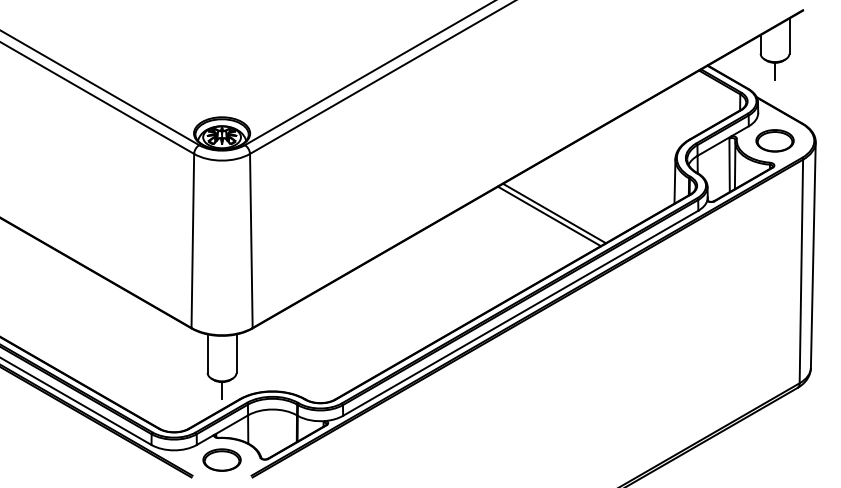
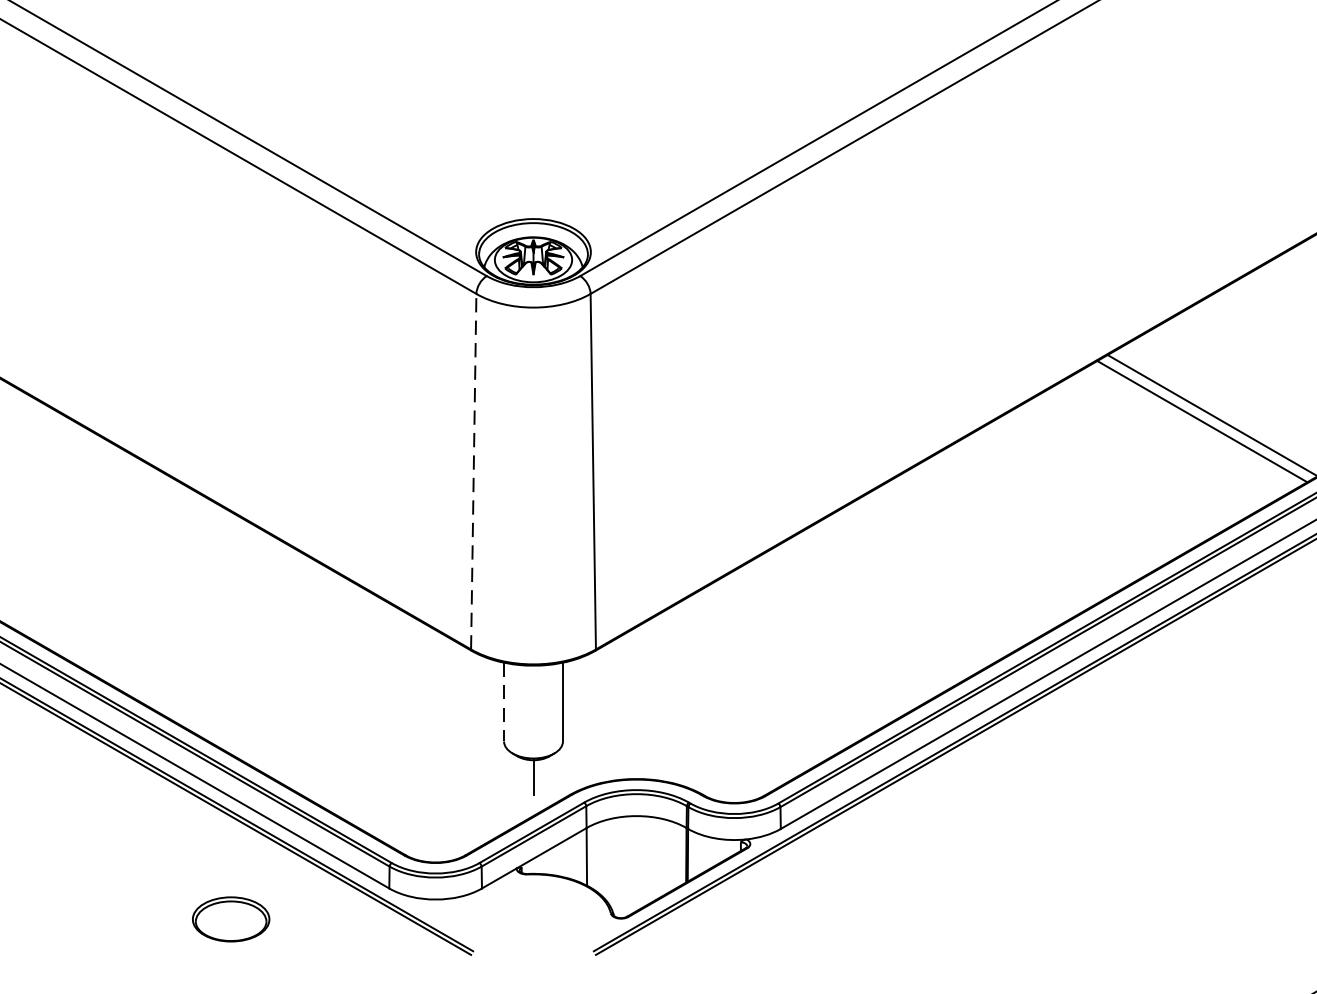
line: (192, 240) -> (473, 470), solid -> dashed
line: (207, 354) -> (503, 703), solid -> dashed
part: (221, 459) -> (229, 918), moved

